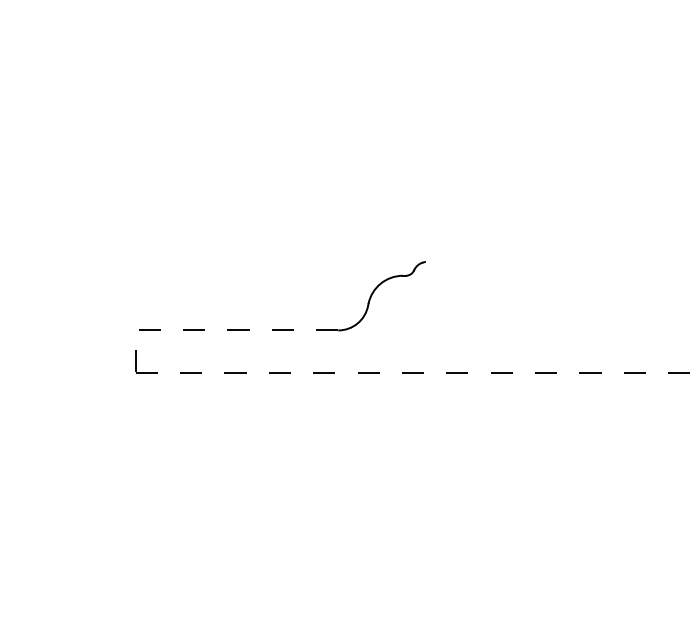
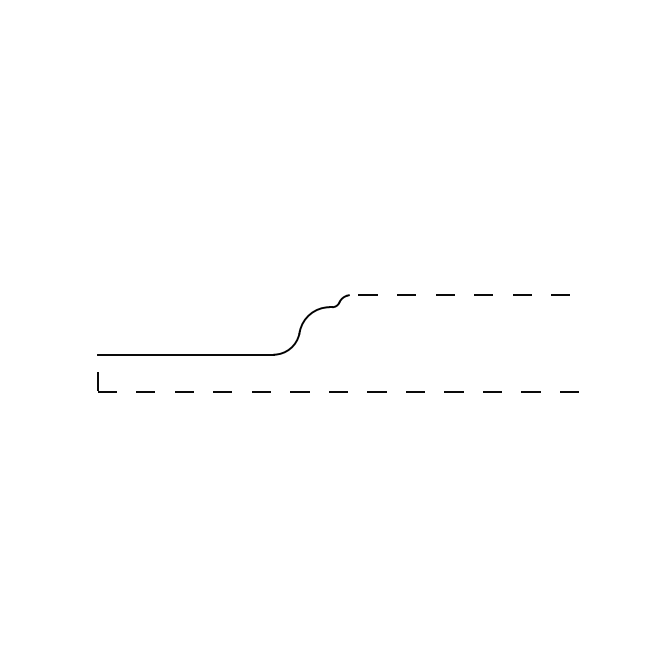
line: (546, 261) -> (454, 294), added
line: (236, 330) -> (185, 354), dashed -> solid

